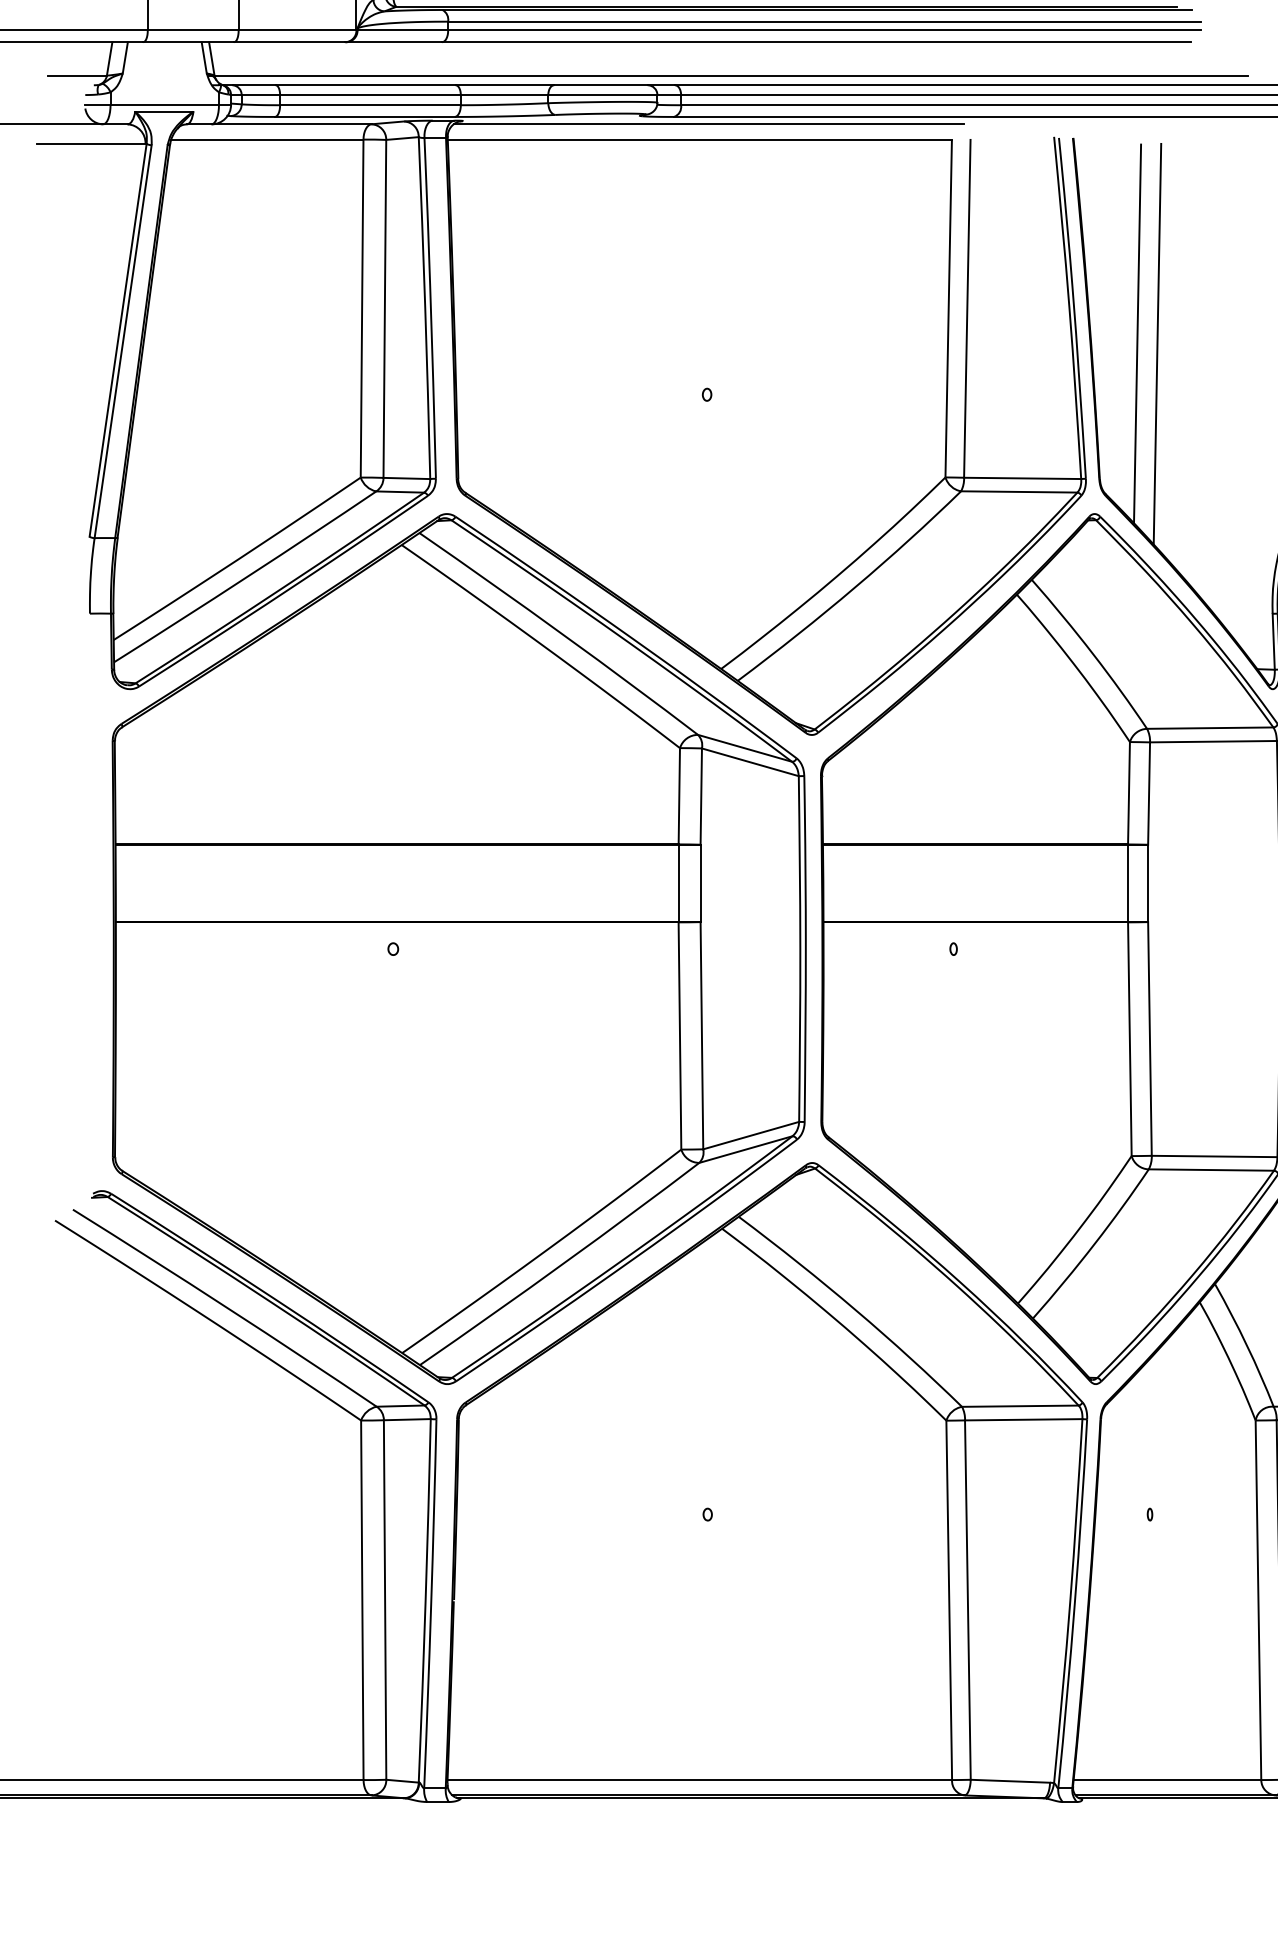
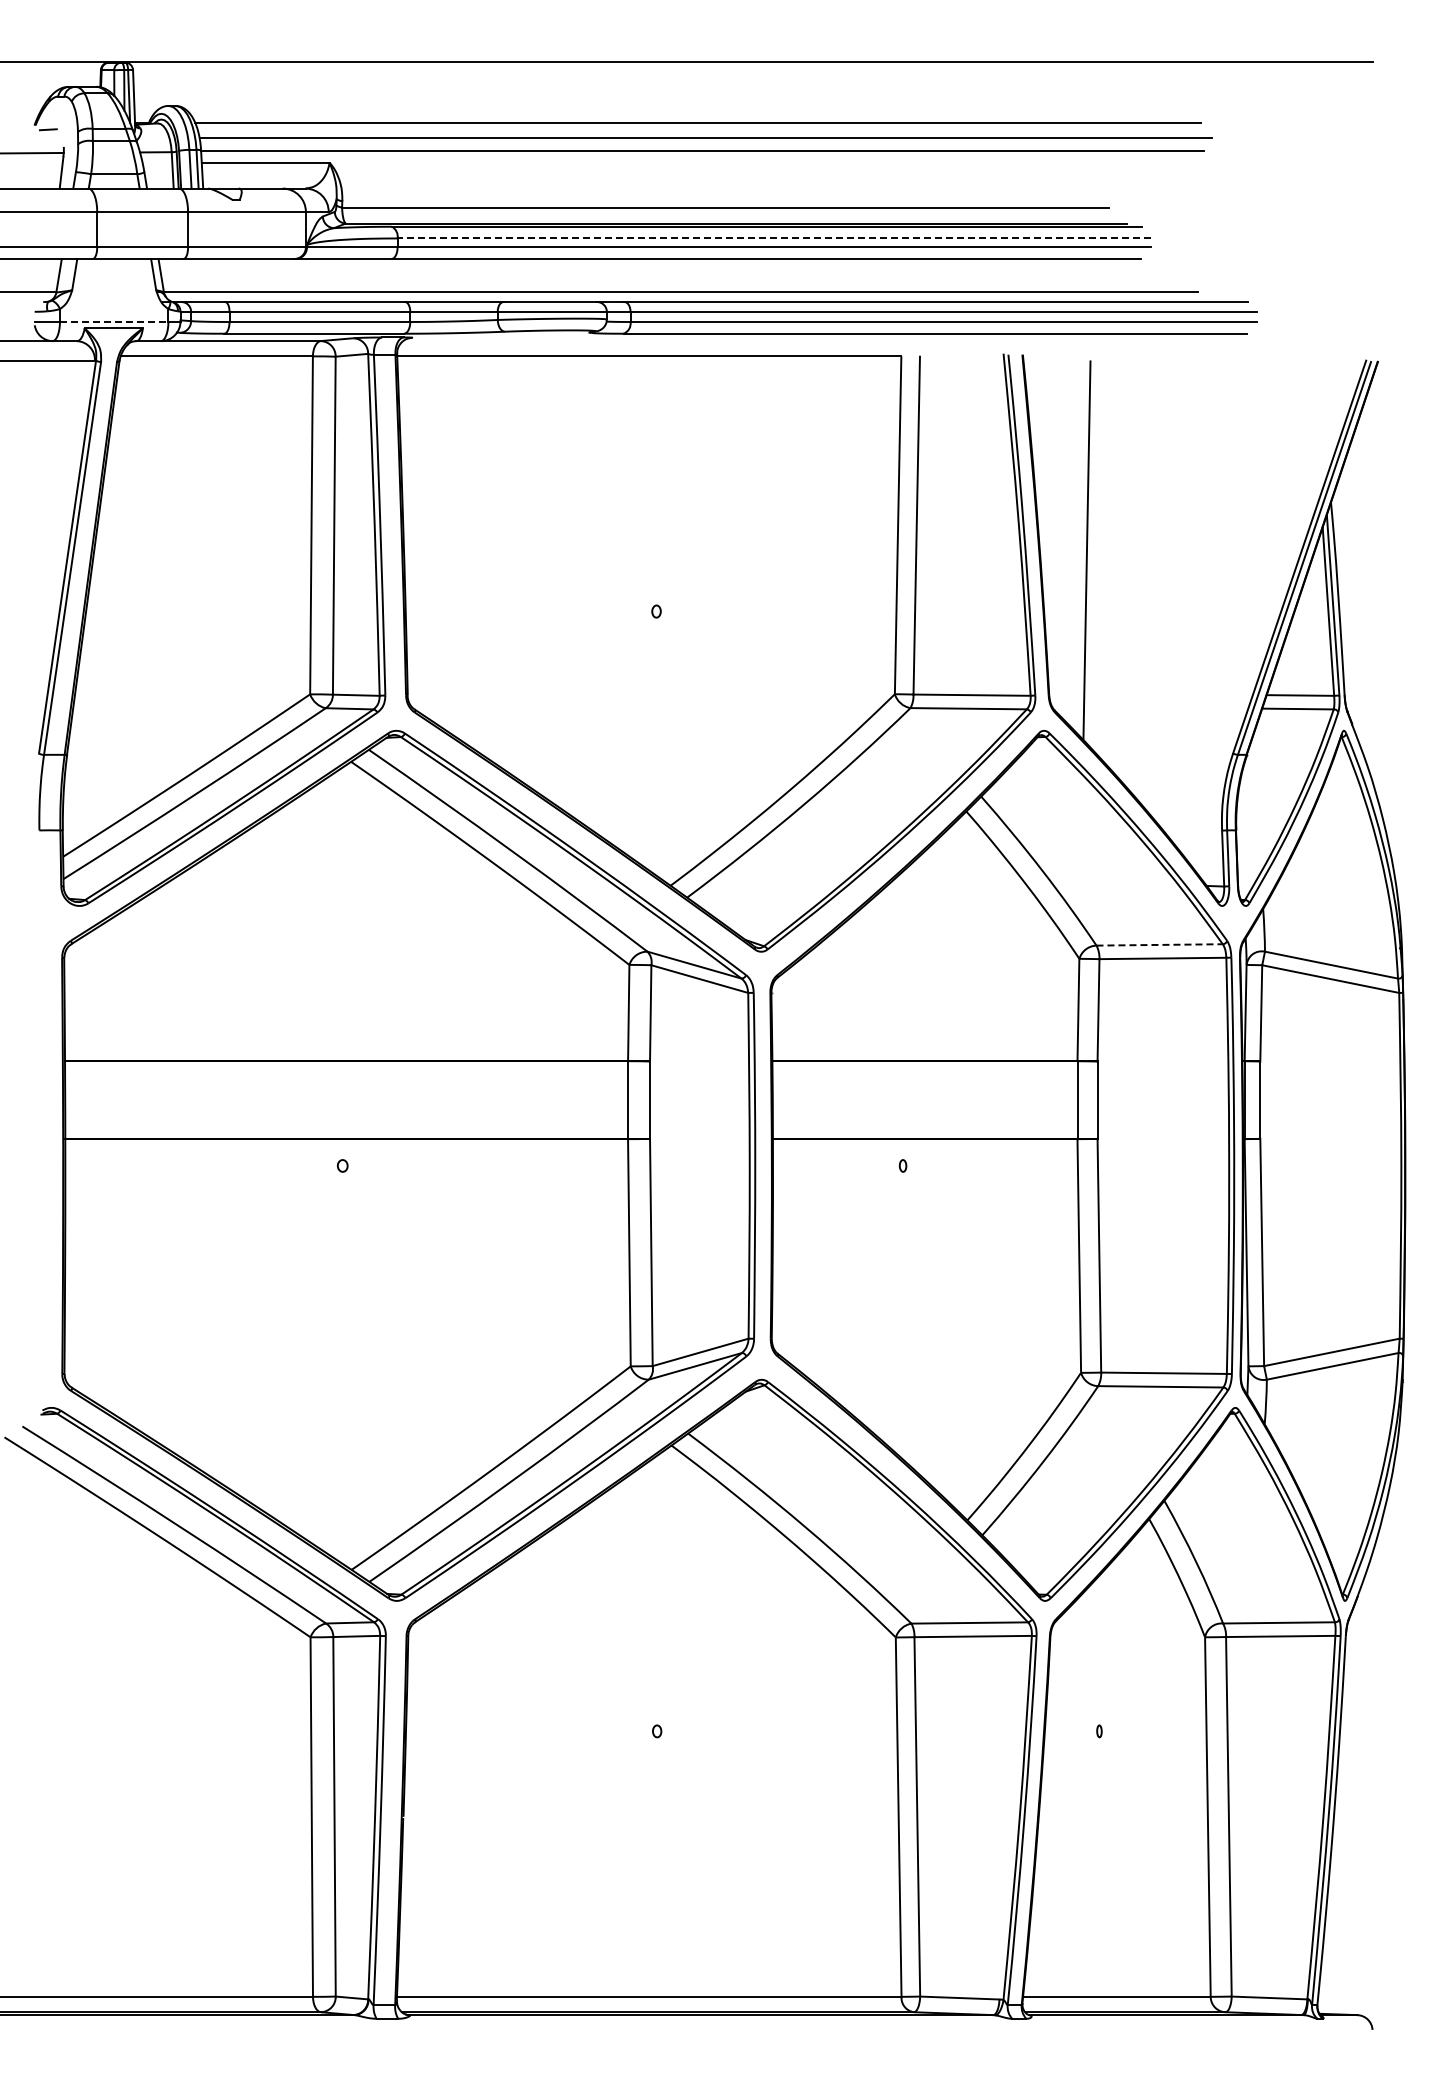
line: (825, 21) -> (774, 238), solid -> dashed
line: (165, 104) -> (114, 321), solid -> dashed
line: (709, 124) -> (658, 341), removed
line: (1157, 343) -> (1106, 560), removed
line: (1211, 727) -> (1160, 944), solid -> dashed

